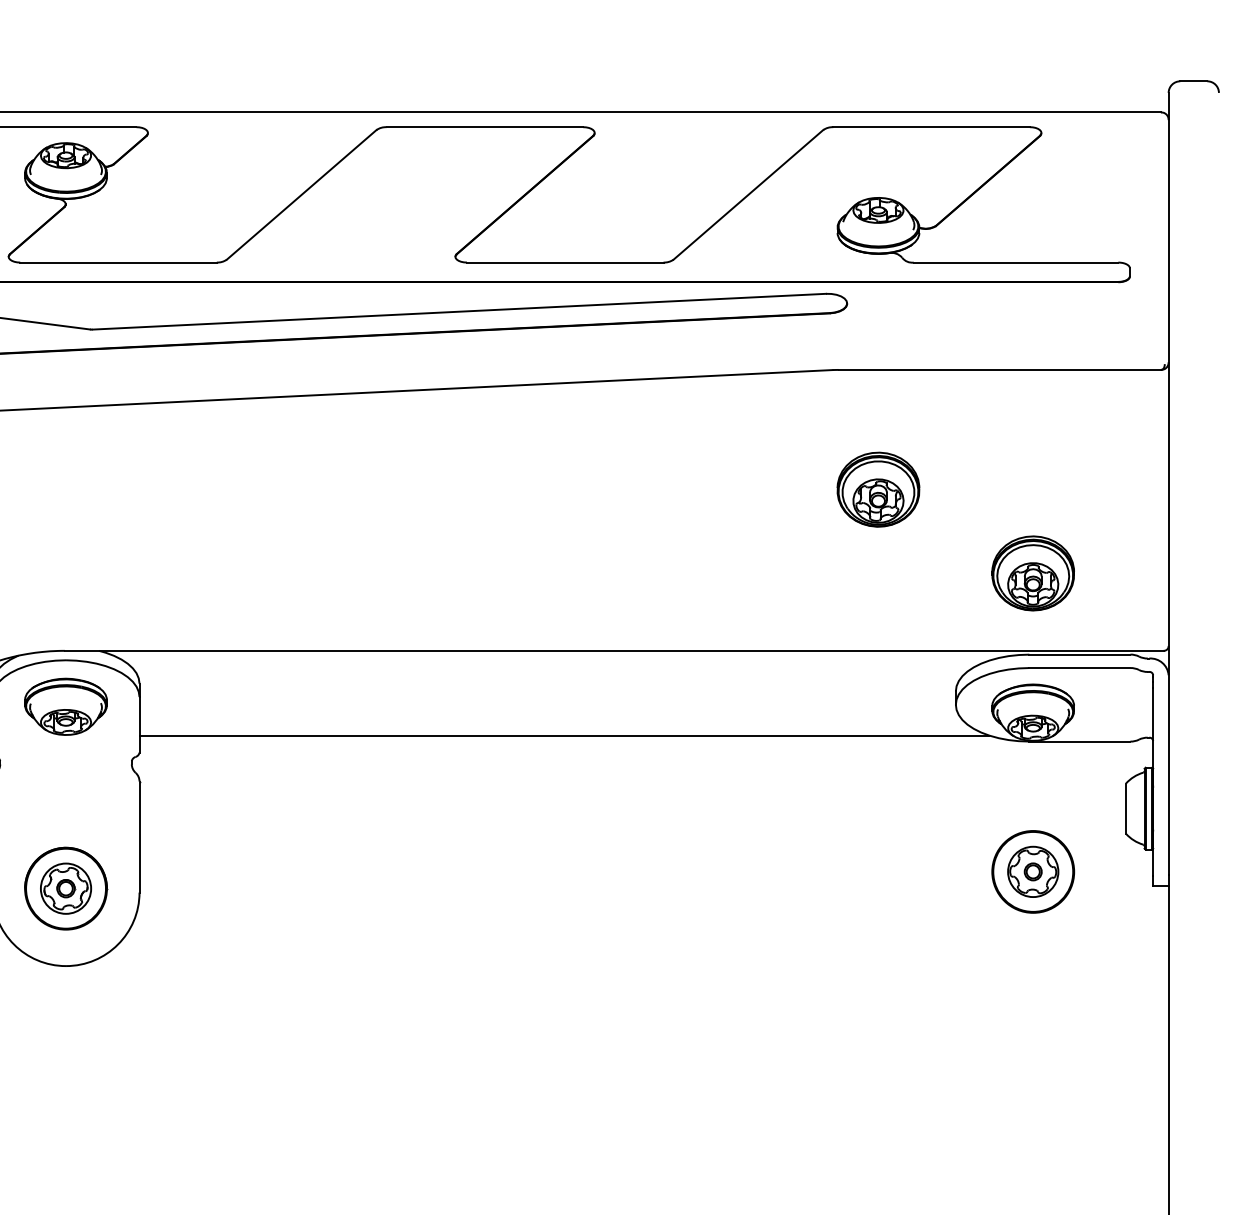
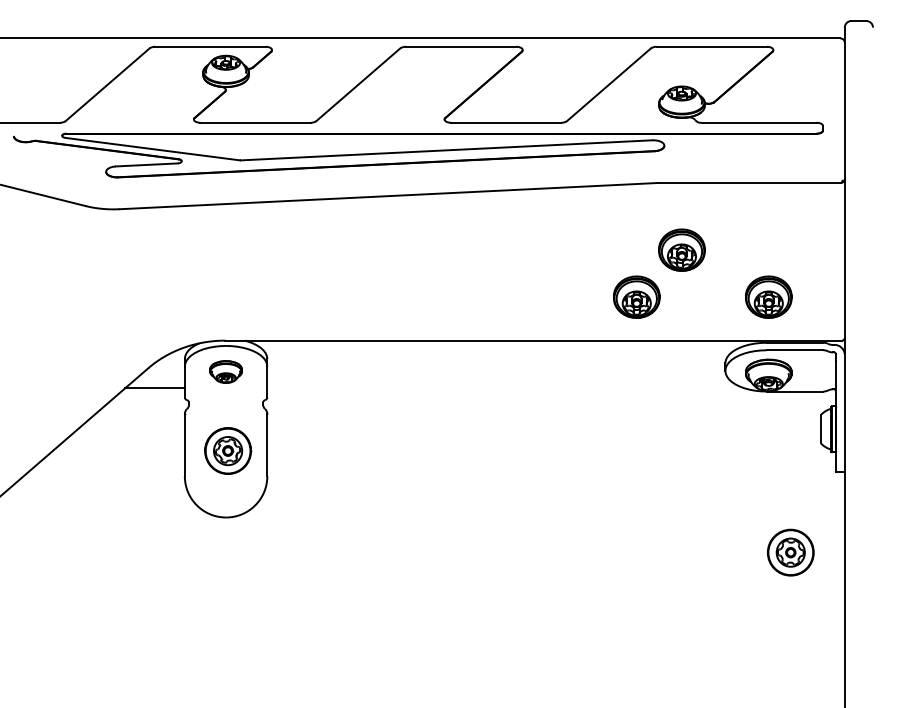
part: (797, 572) -> (636, 296), added
part: (64, 705) -> (225, 371), size x0.7
line: (563, 736) -> (505, 388), removed
part: (1032, 871) -> (790, 552), moved
part: (66, 887) -> (228, 450), moved

